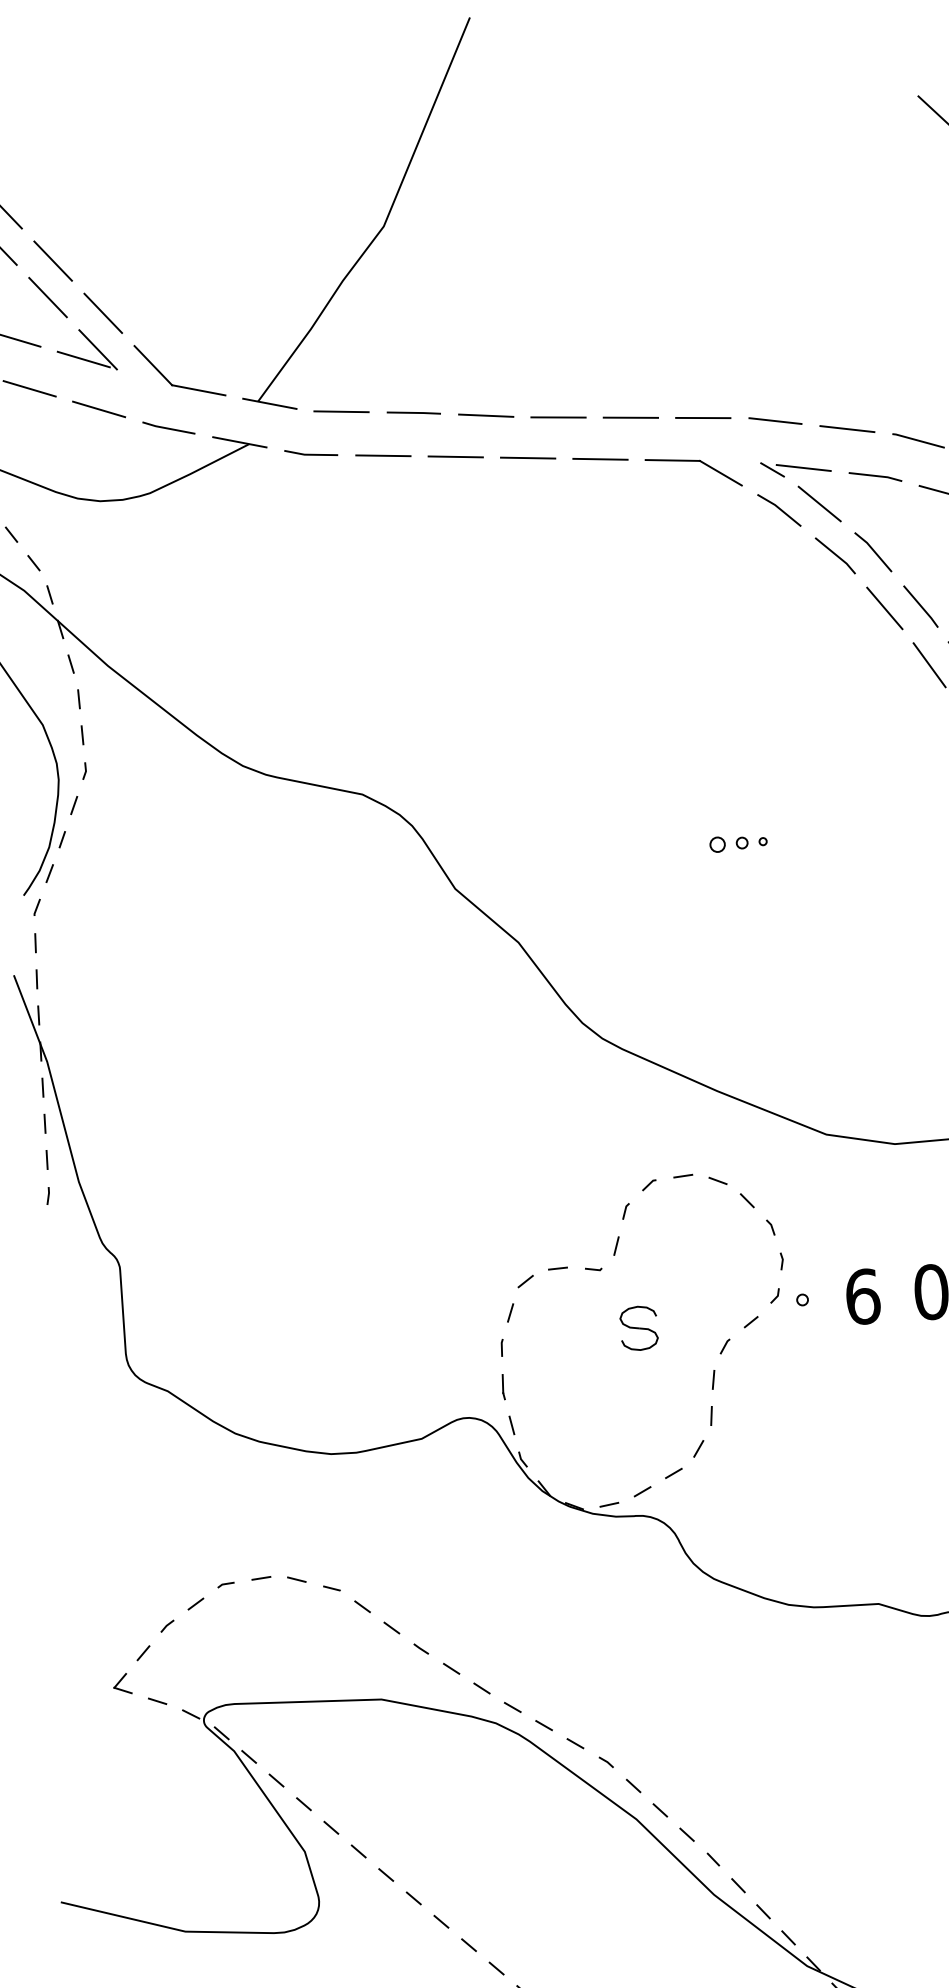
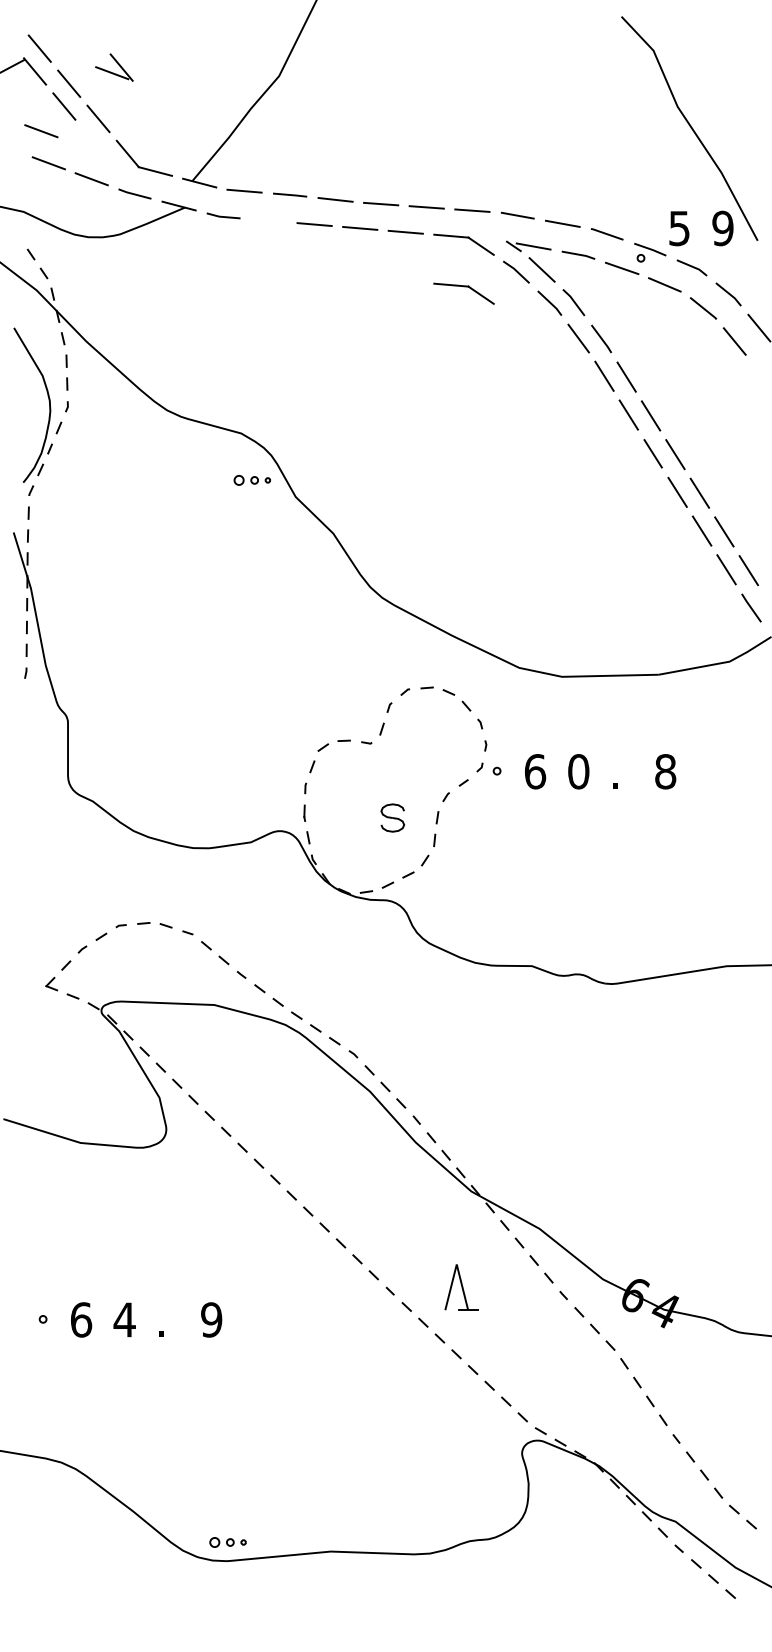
part: (86, 350) -> (114, 67), moved
line: (382, 455) -> (268, 220), removed
part: (698, 549) -> (463, 293), added
part: (738, 843) -> (252, 480), moved
part: (638, 1327) -> (392, 817), moved

